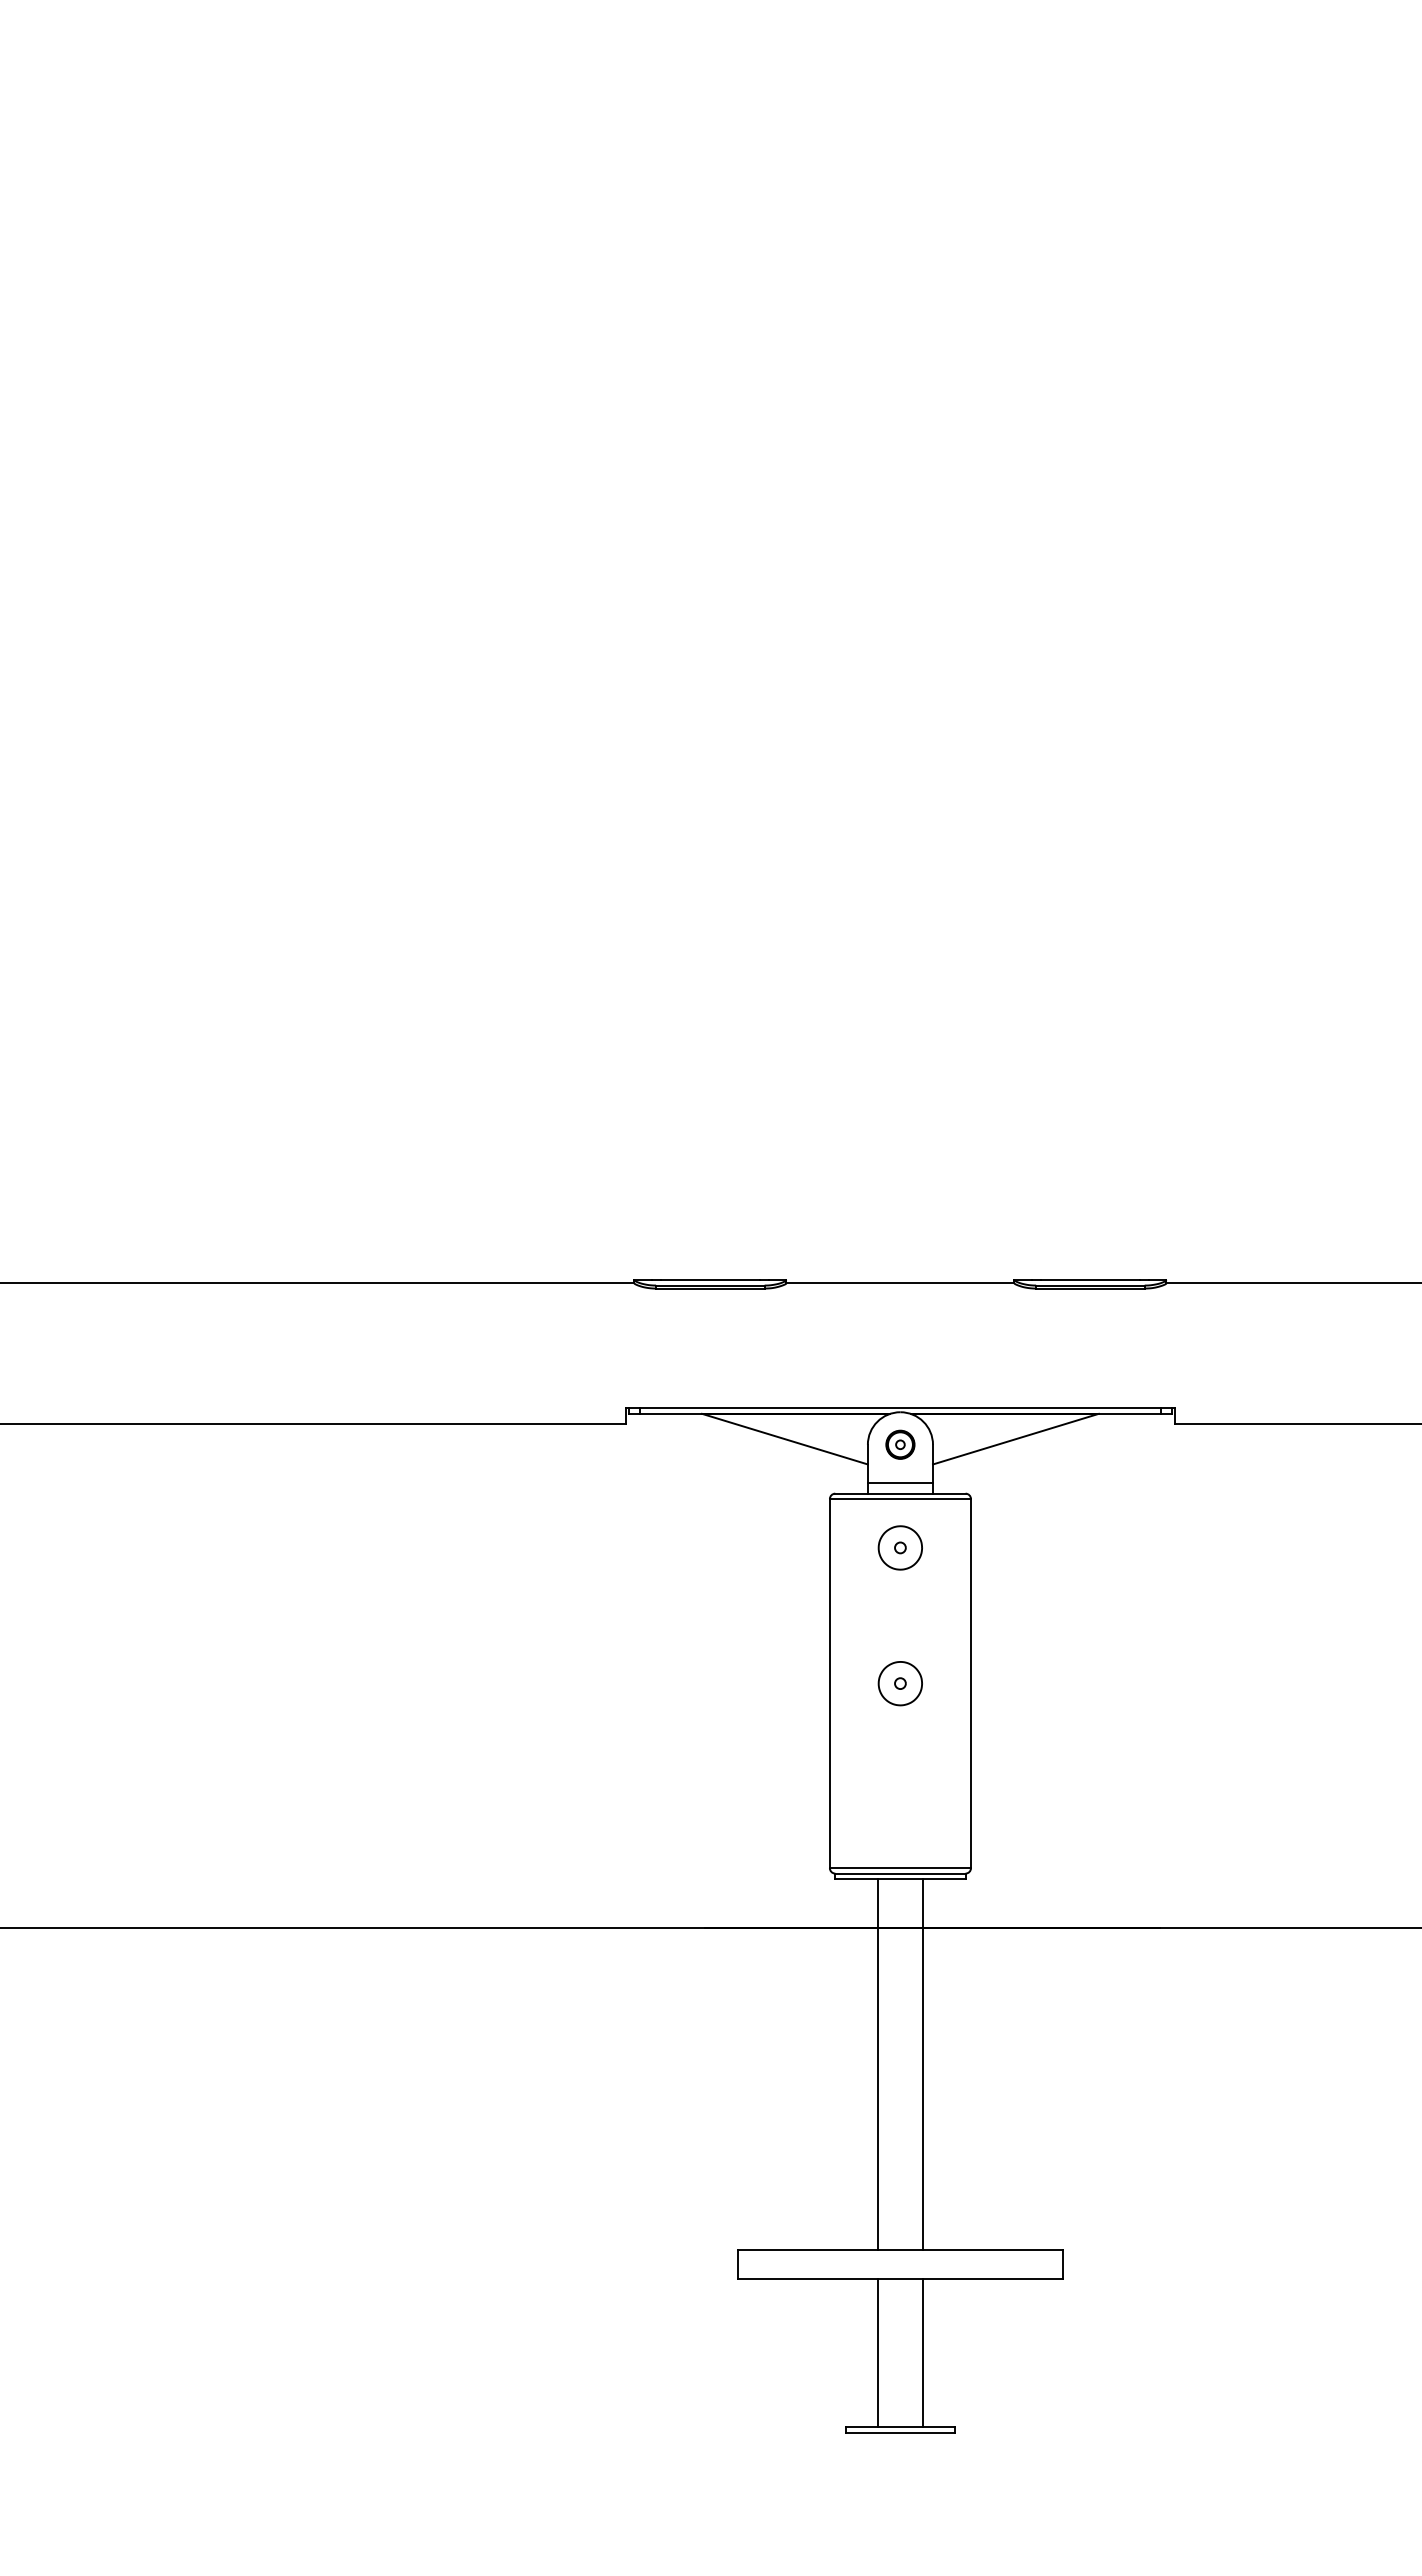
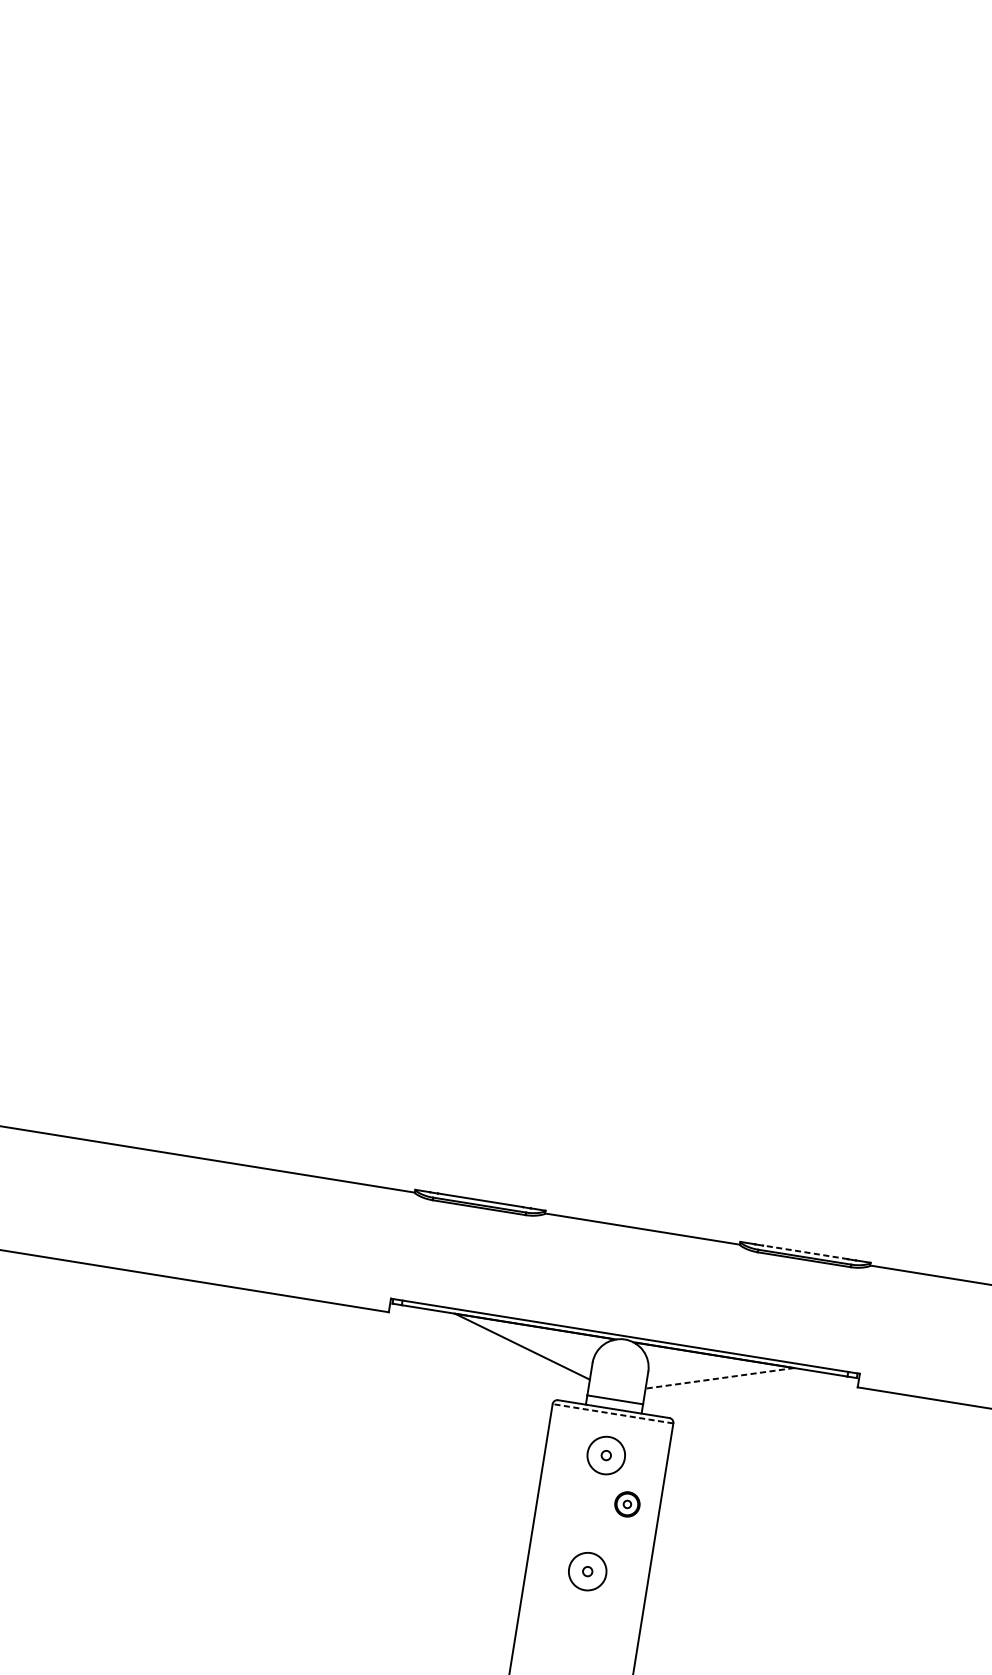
line: (1090, 1279) -> (805, 1252), solid -> dashed
line: (1015, 1439) -> (719, 1378), solid -> dashed
part: (900, 1444) -> (627, 1504), moved
line: (900, 1499) -> (613, 1414), solid -> dashed

